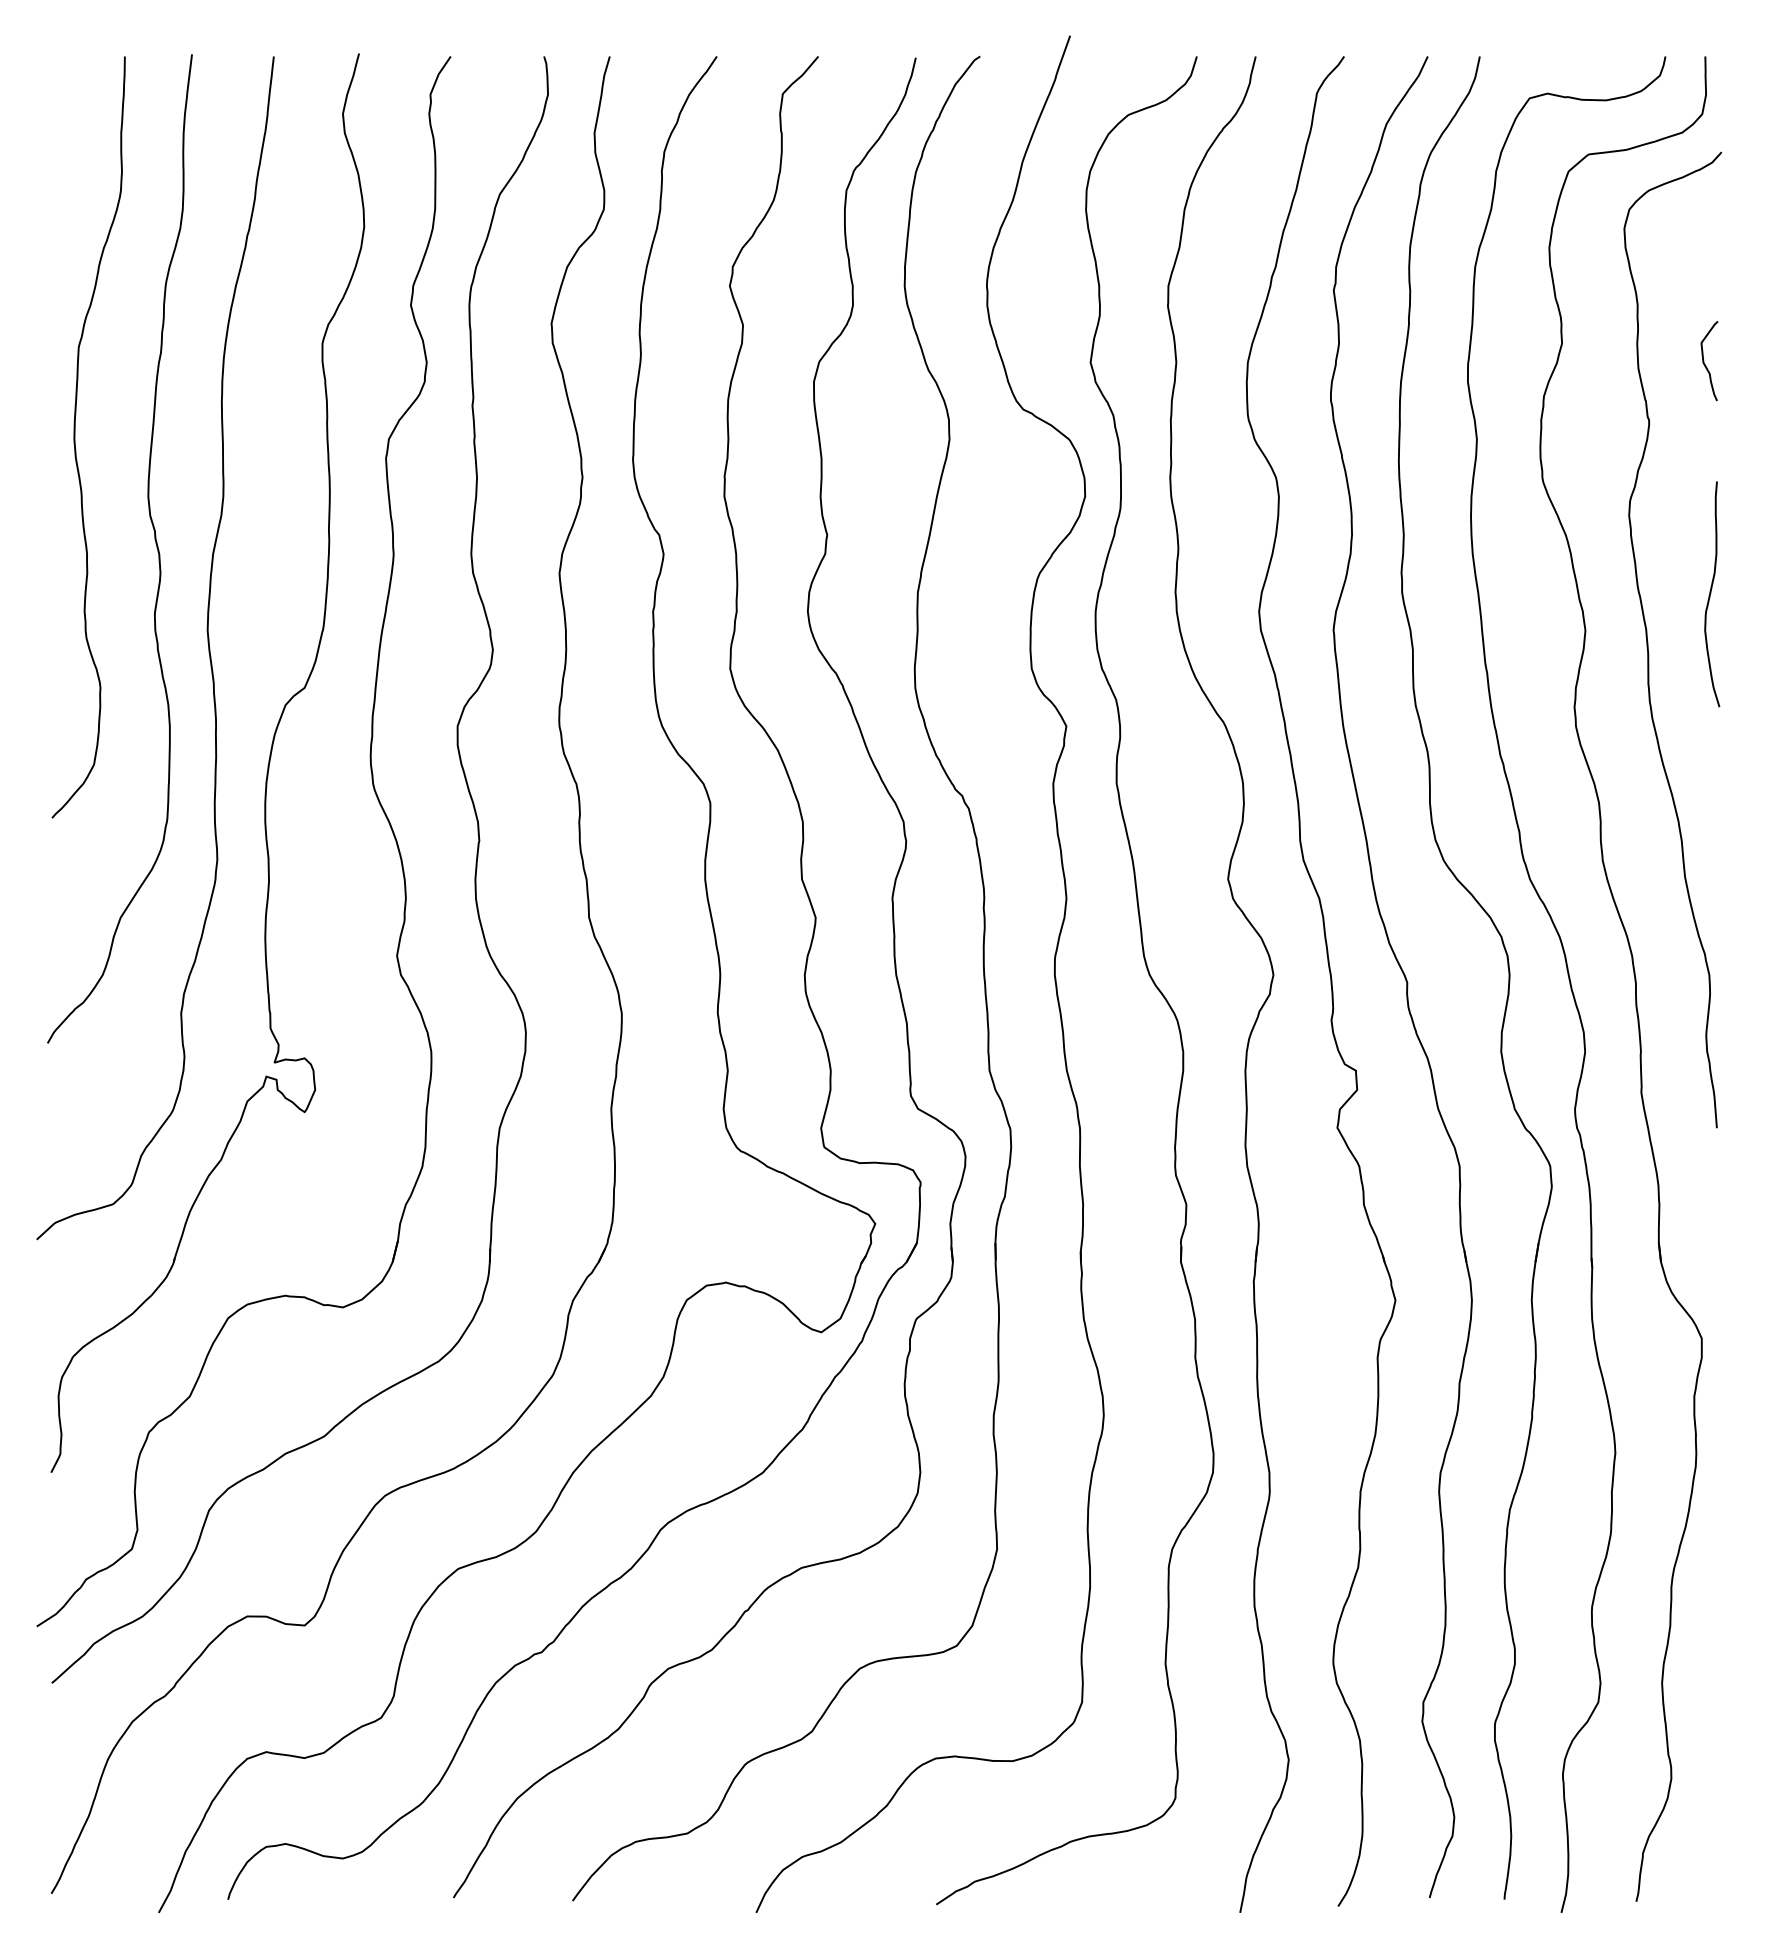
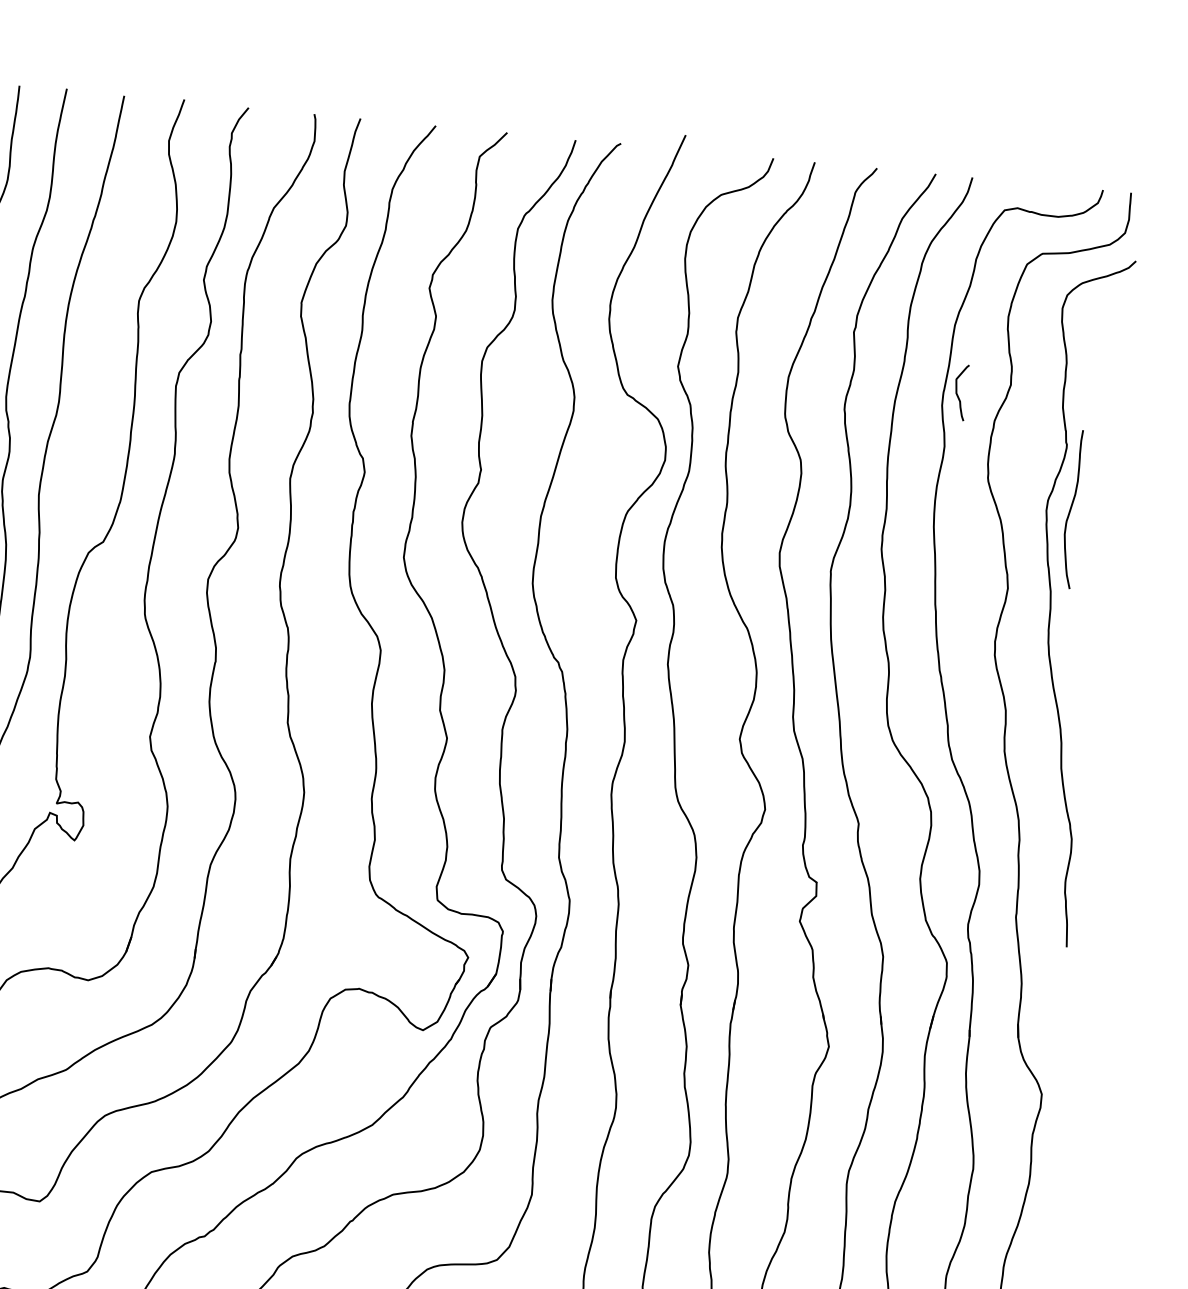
curve: (1704, 361) -> (957, 392), moved
curve: (1711, 593) -> (1071, 508), moved

